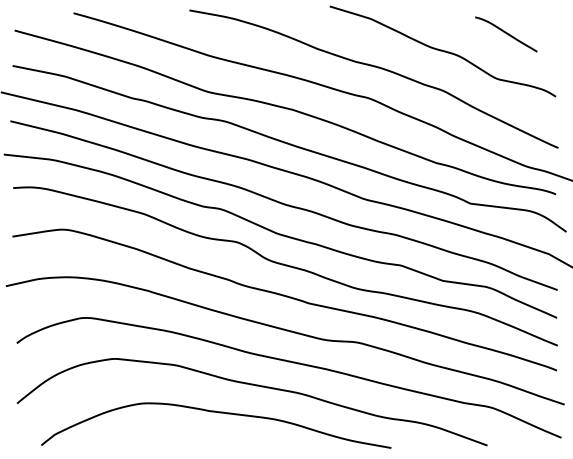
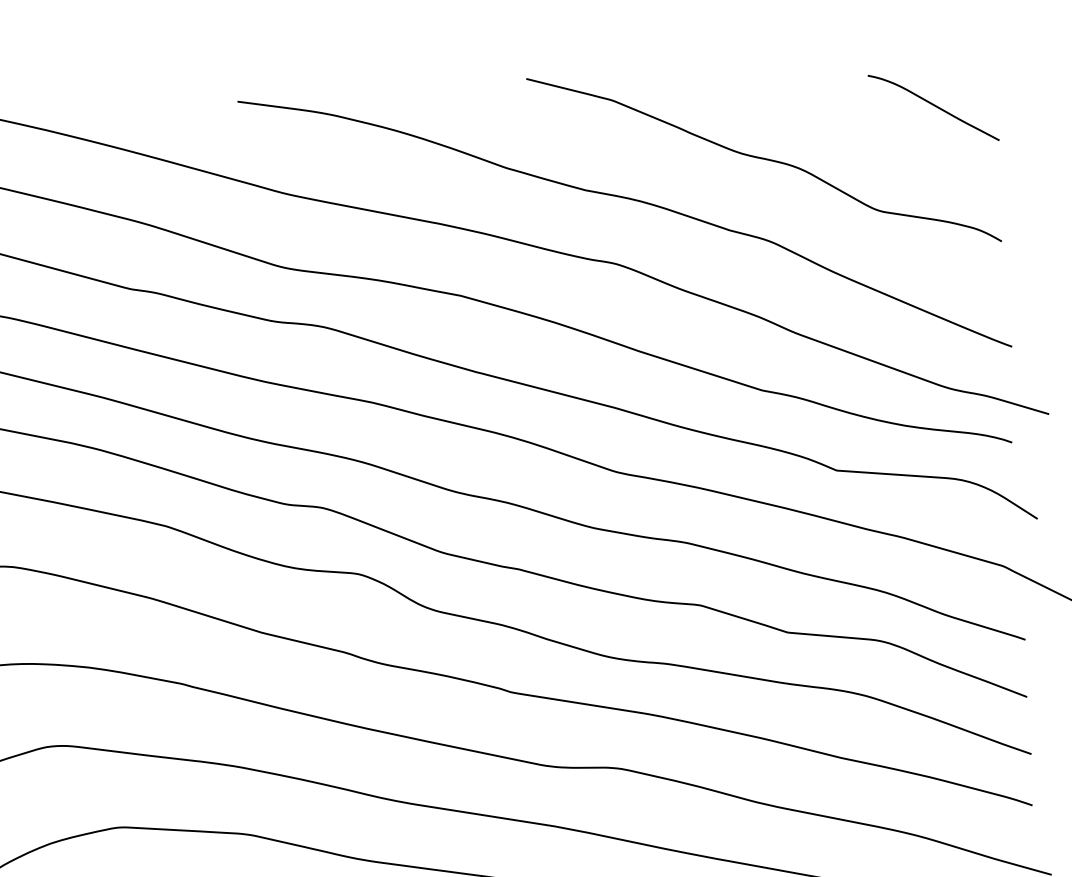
curve: (506, 34) -> (934, 107), moved

